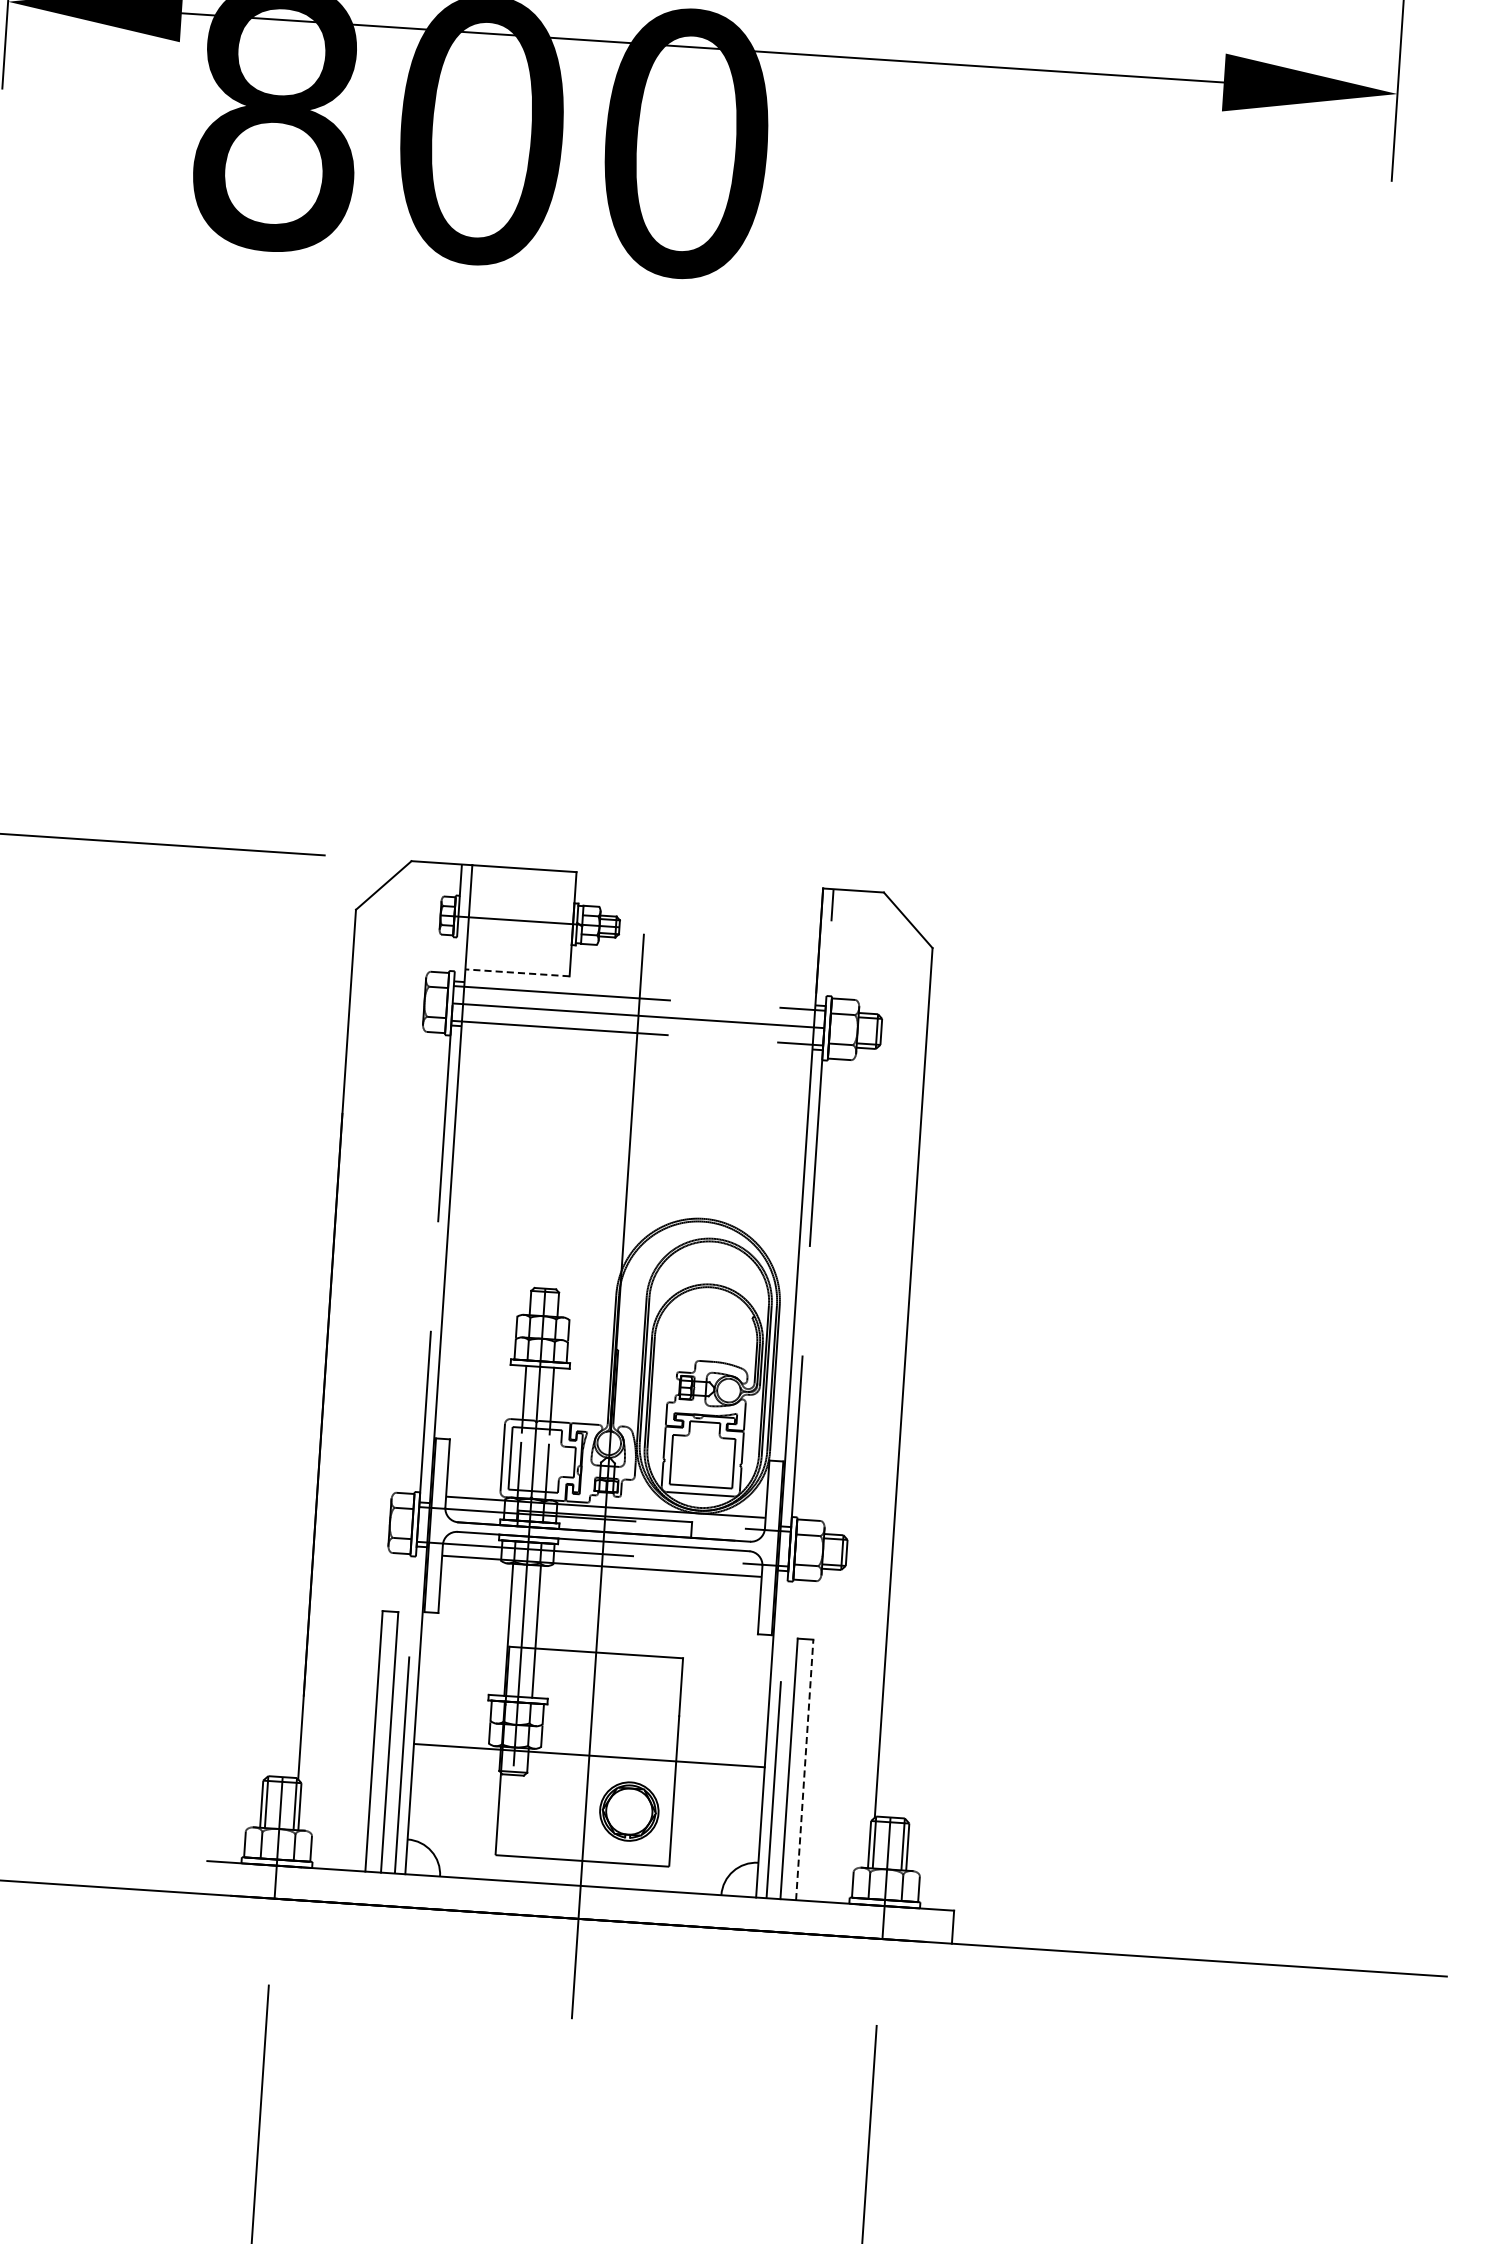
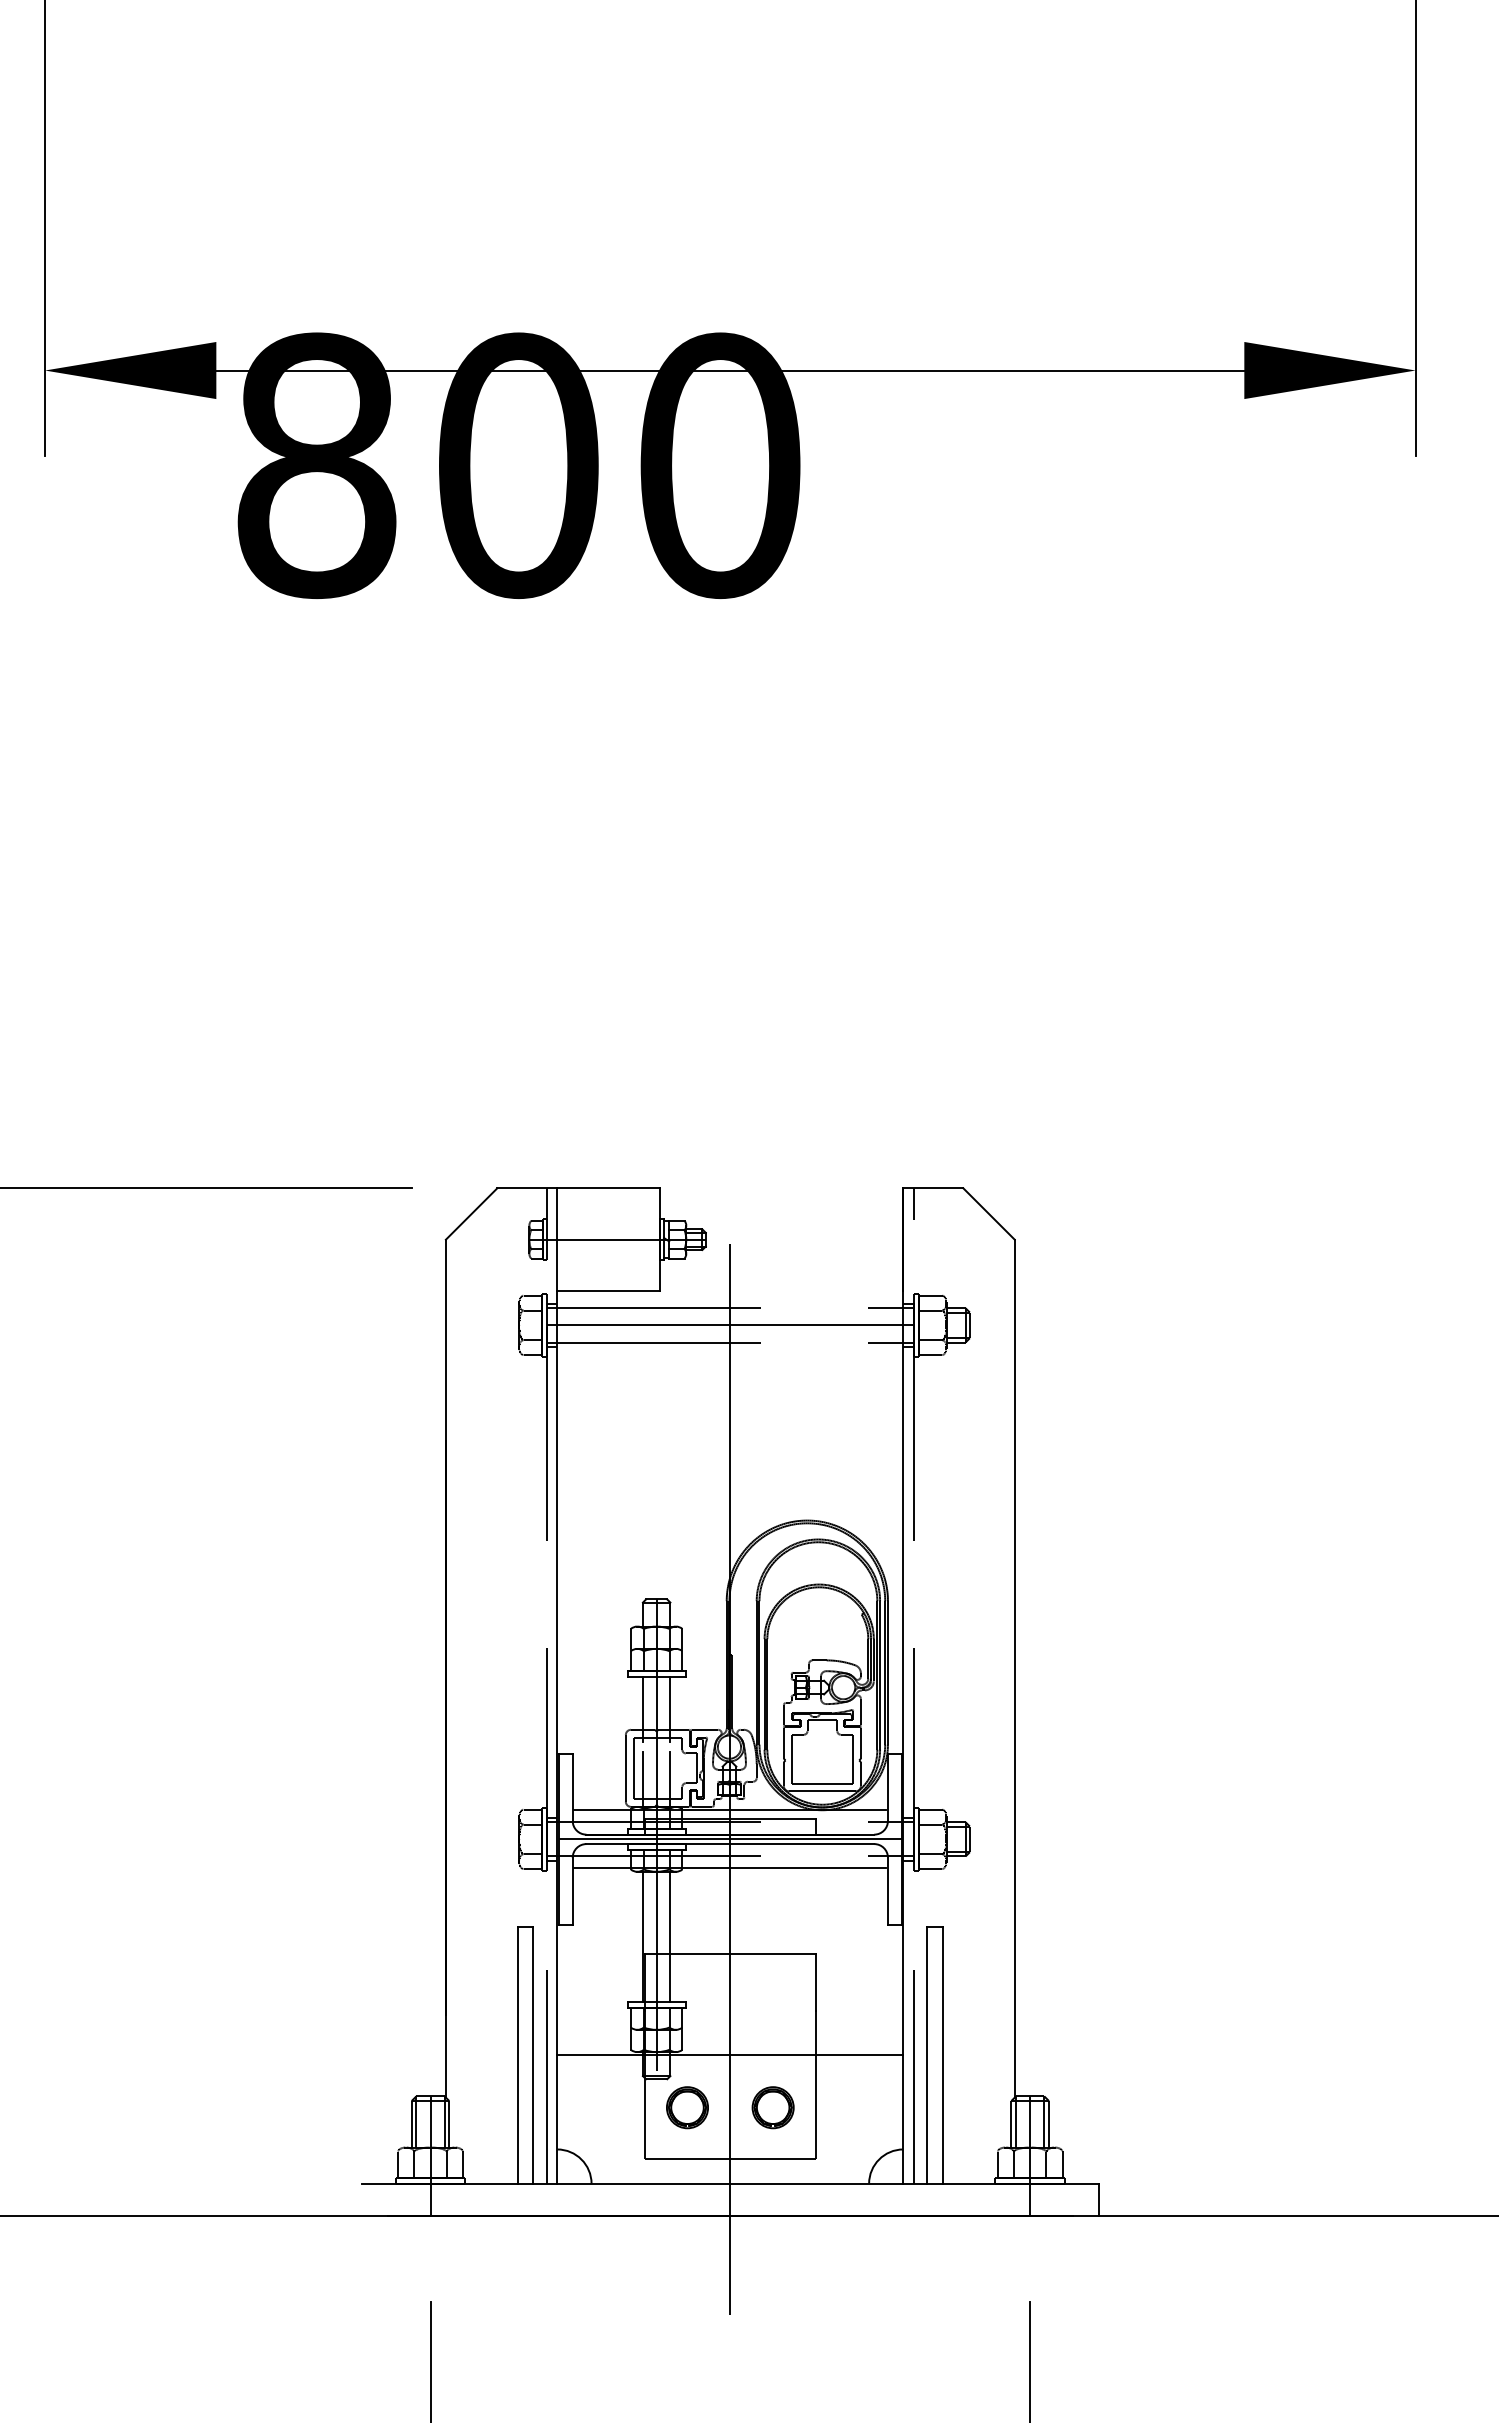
line: (517, 973) -> (608, 1291), dashed -> solid
line: (604, 1536) -> (730, 1839), added
line: (804, 1769) -> (942, 2054), dashed -> solid
part: (542, 1805) -> (687, 2107), added
part: (628, 1811) -> (772, 2107), size x0.71

